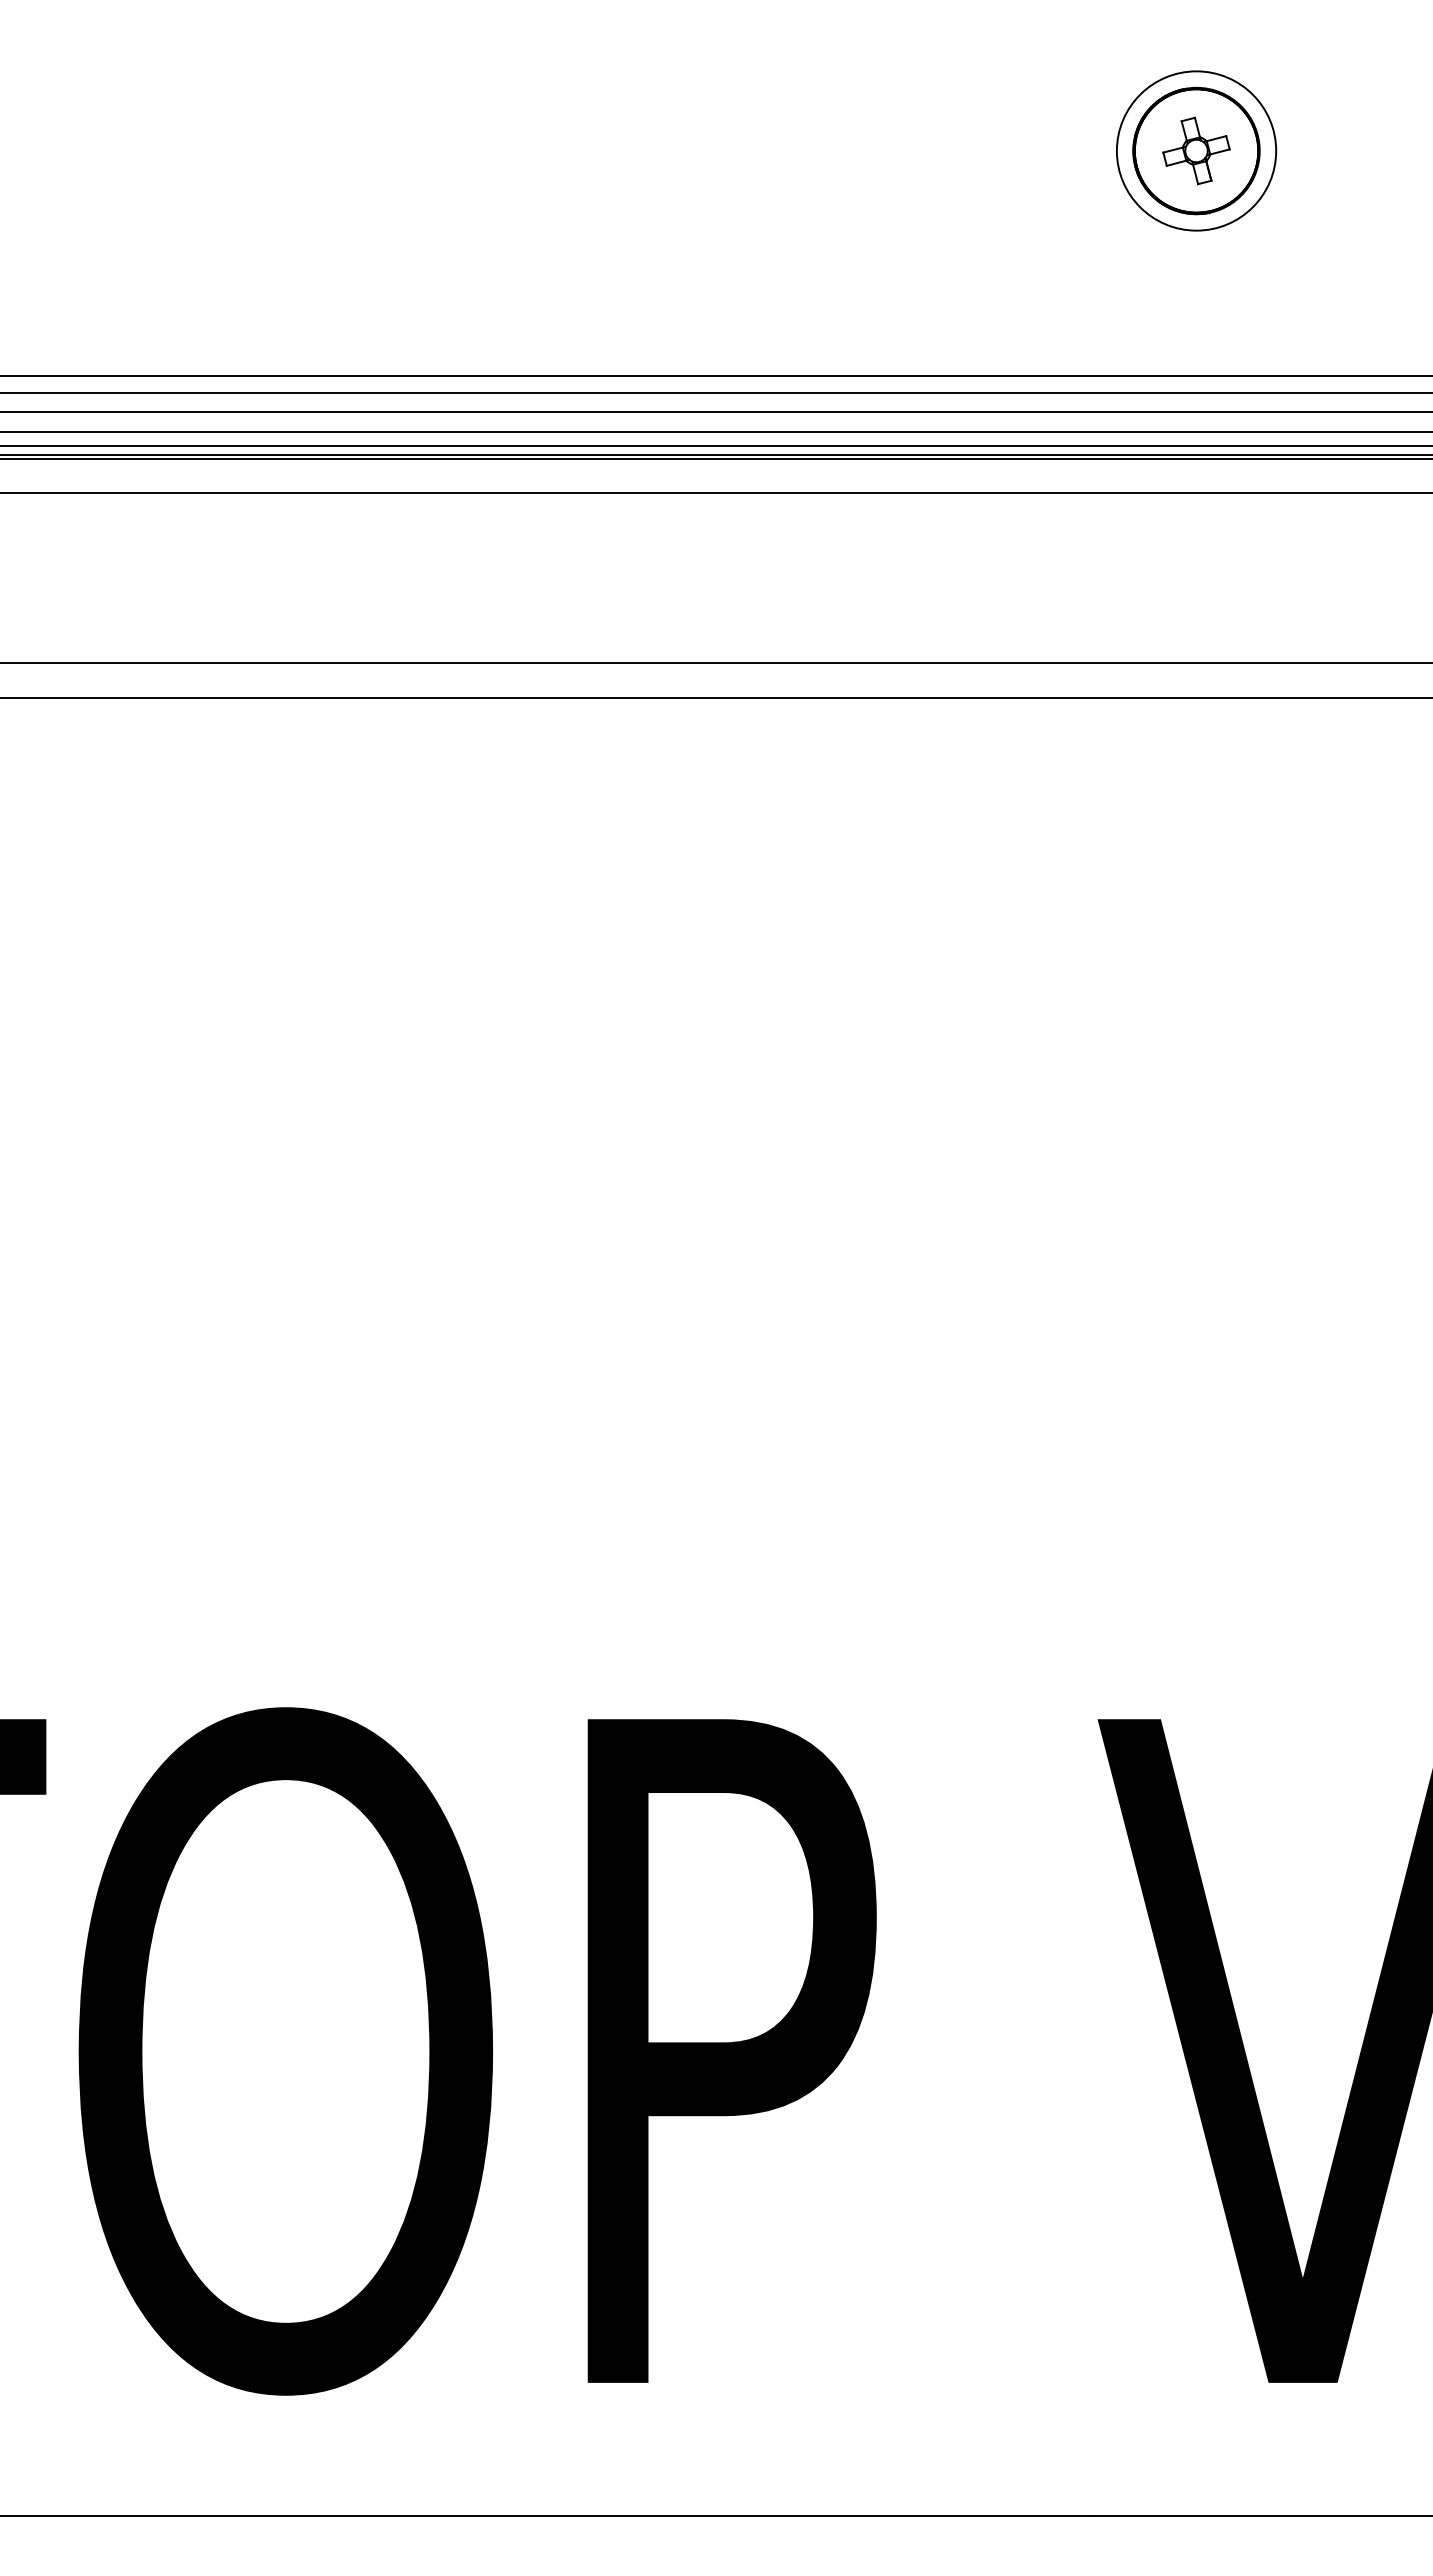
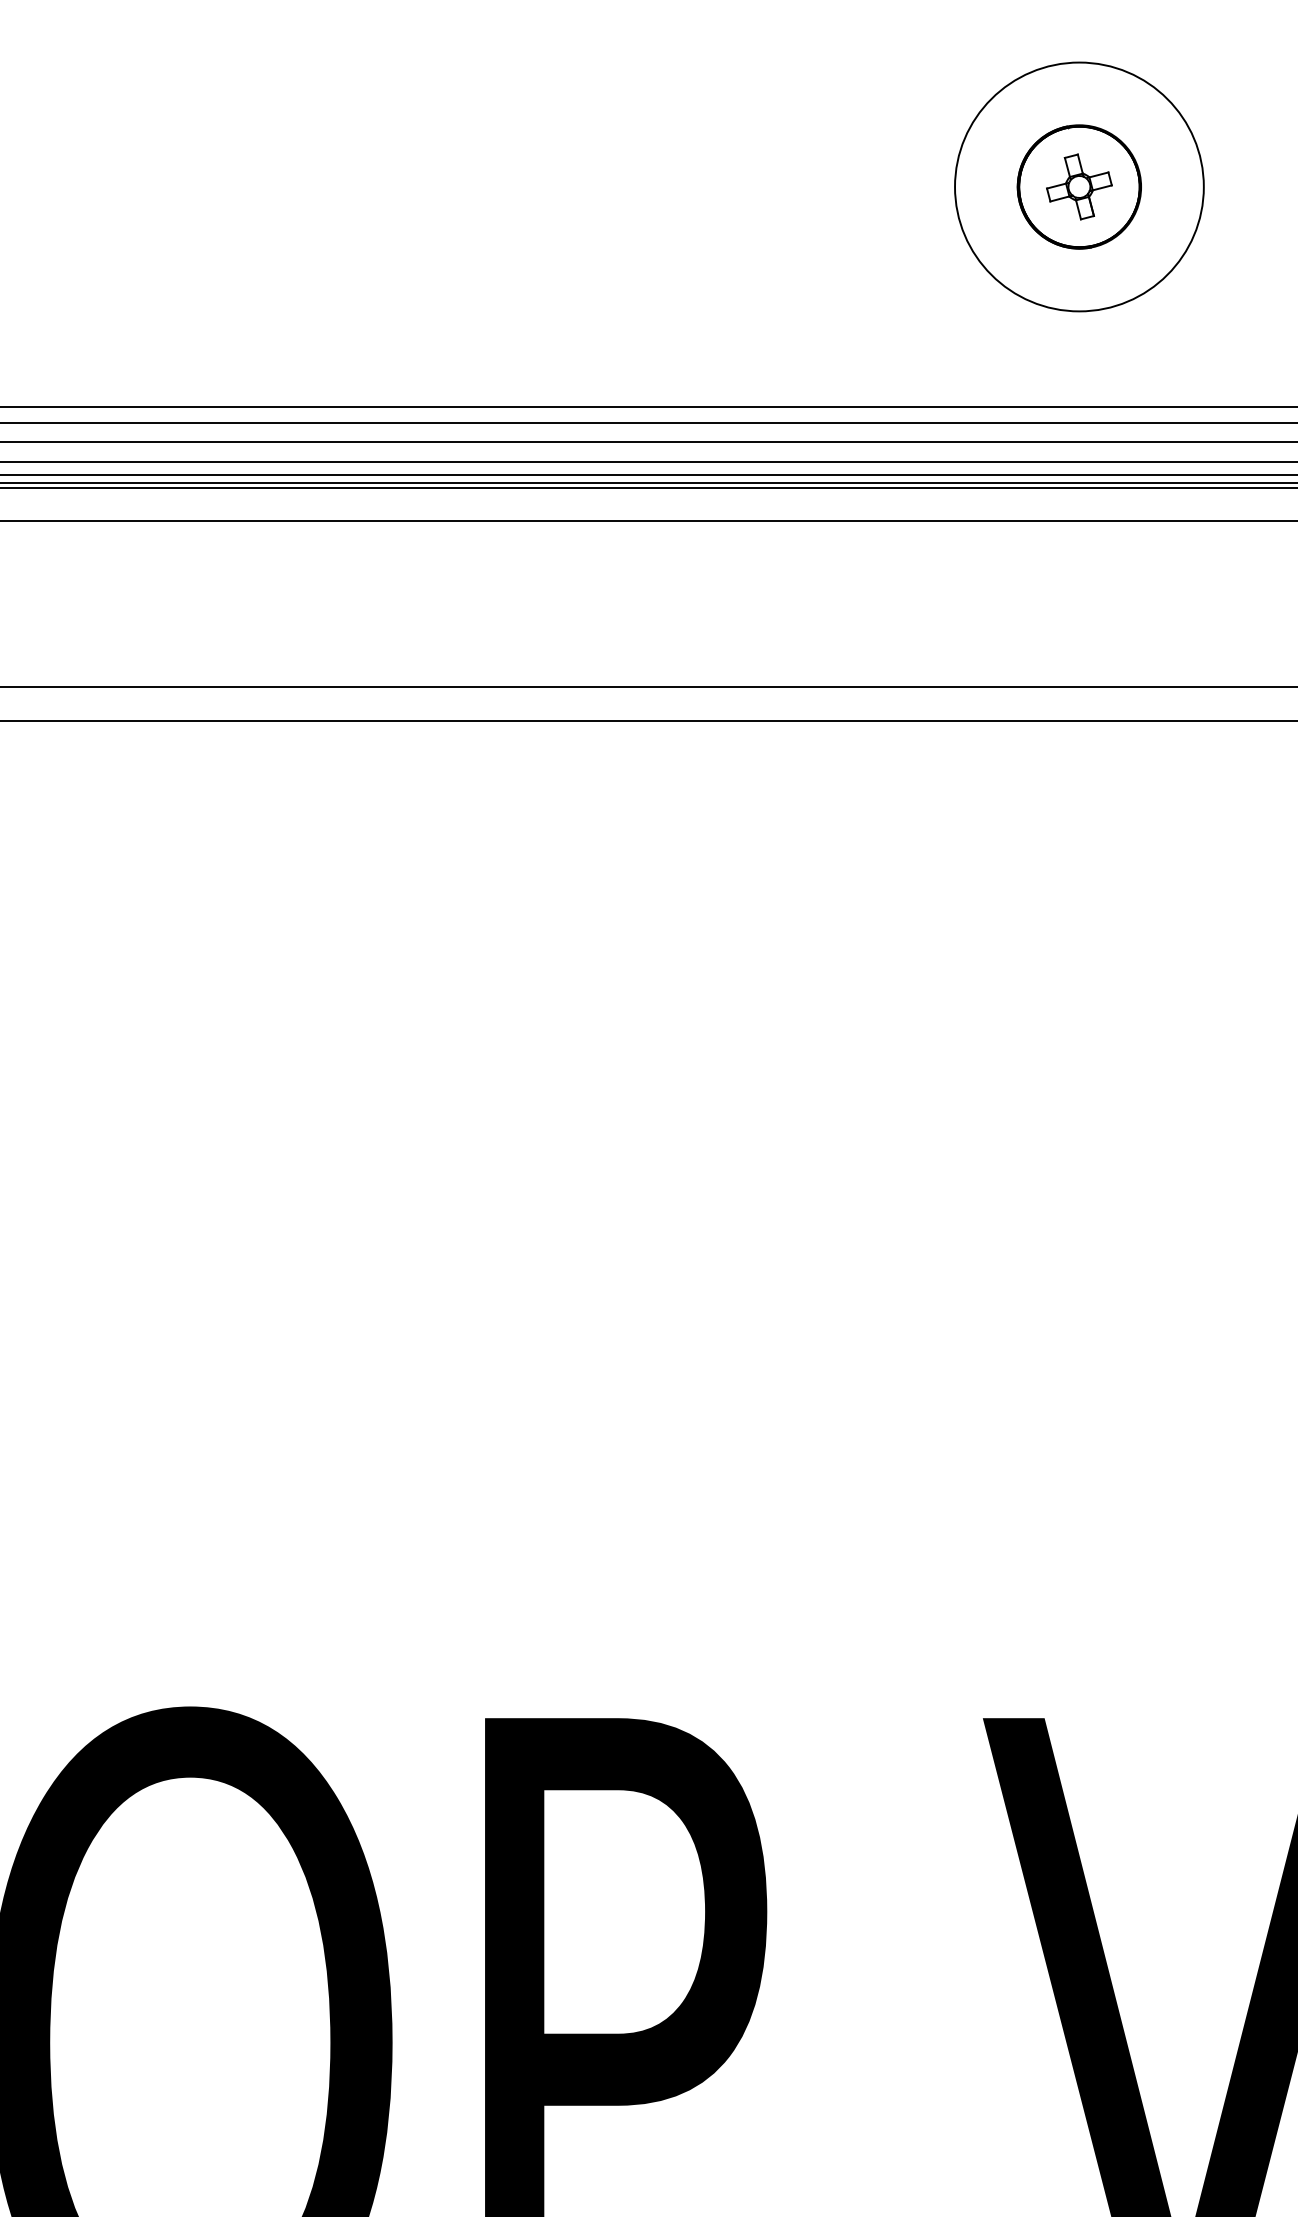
circle: (1196, 150) -> (1079, 186), size x1.6

